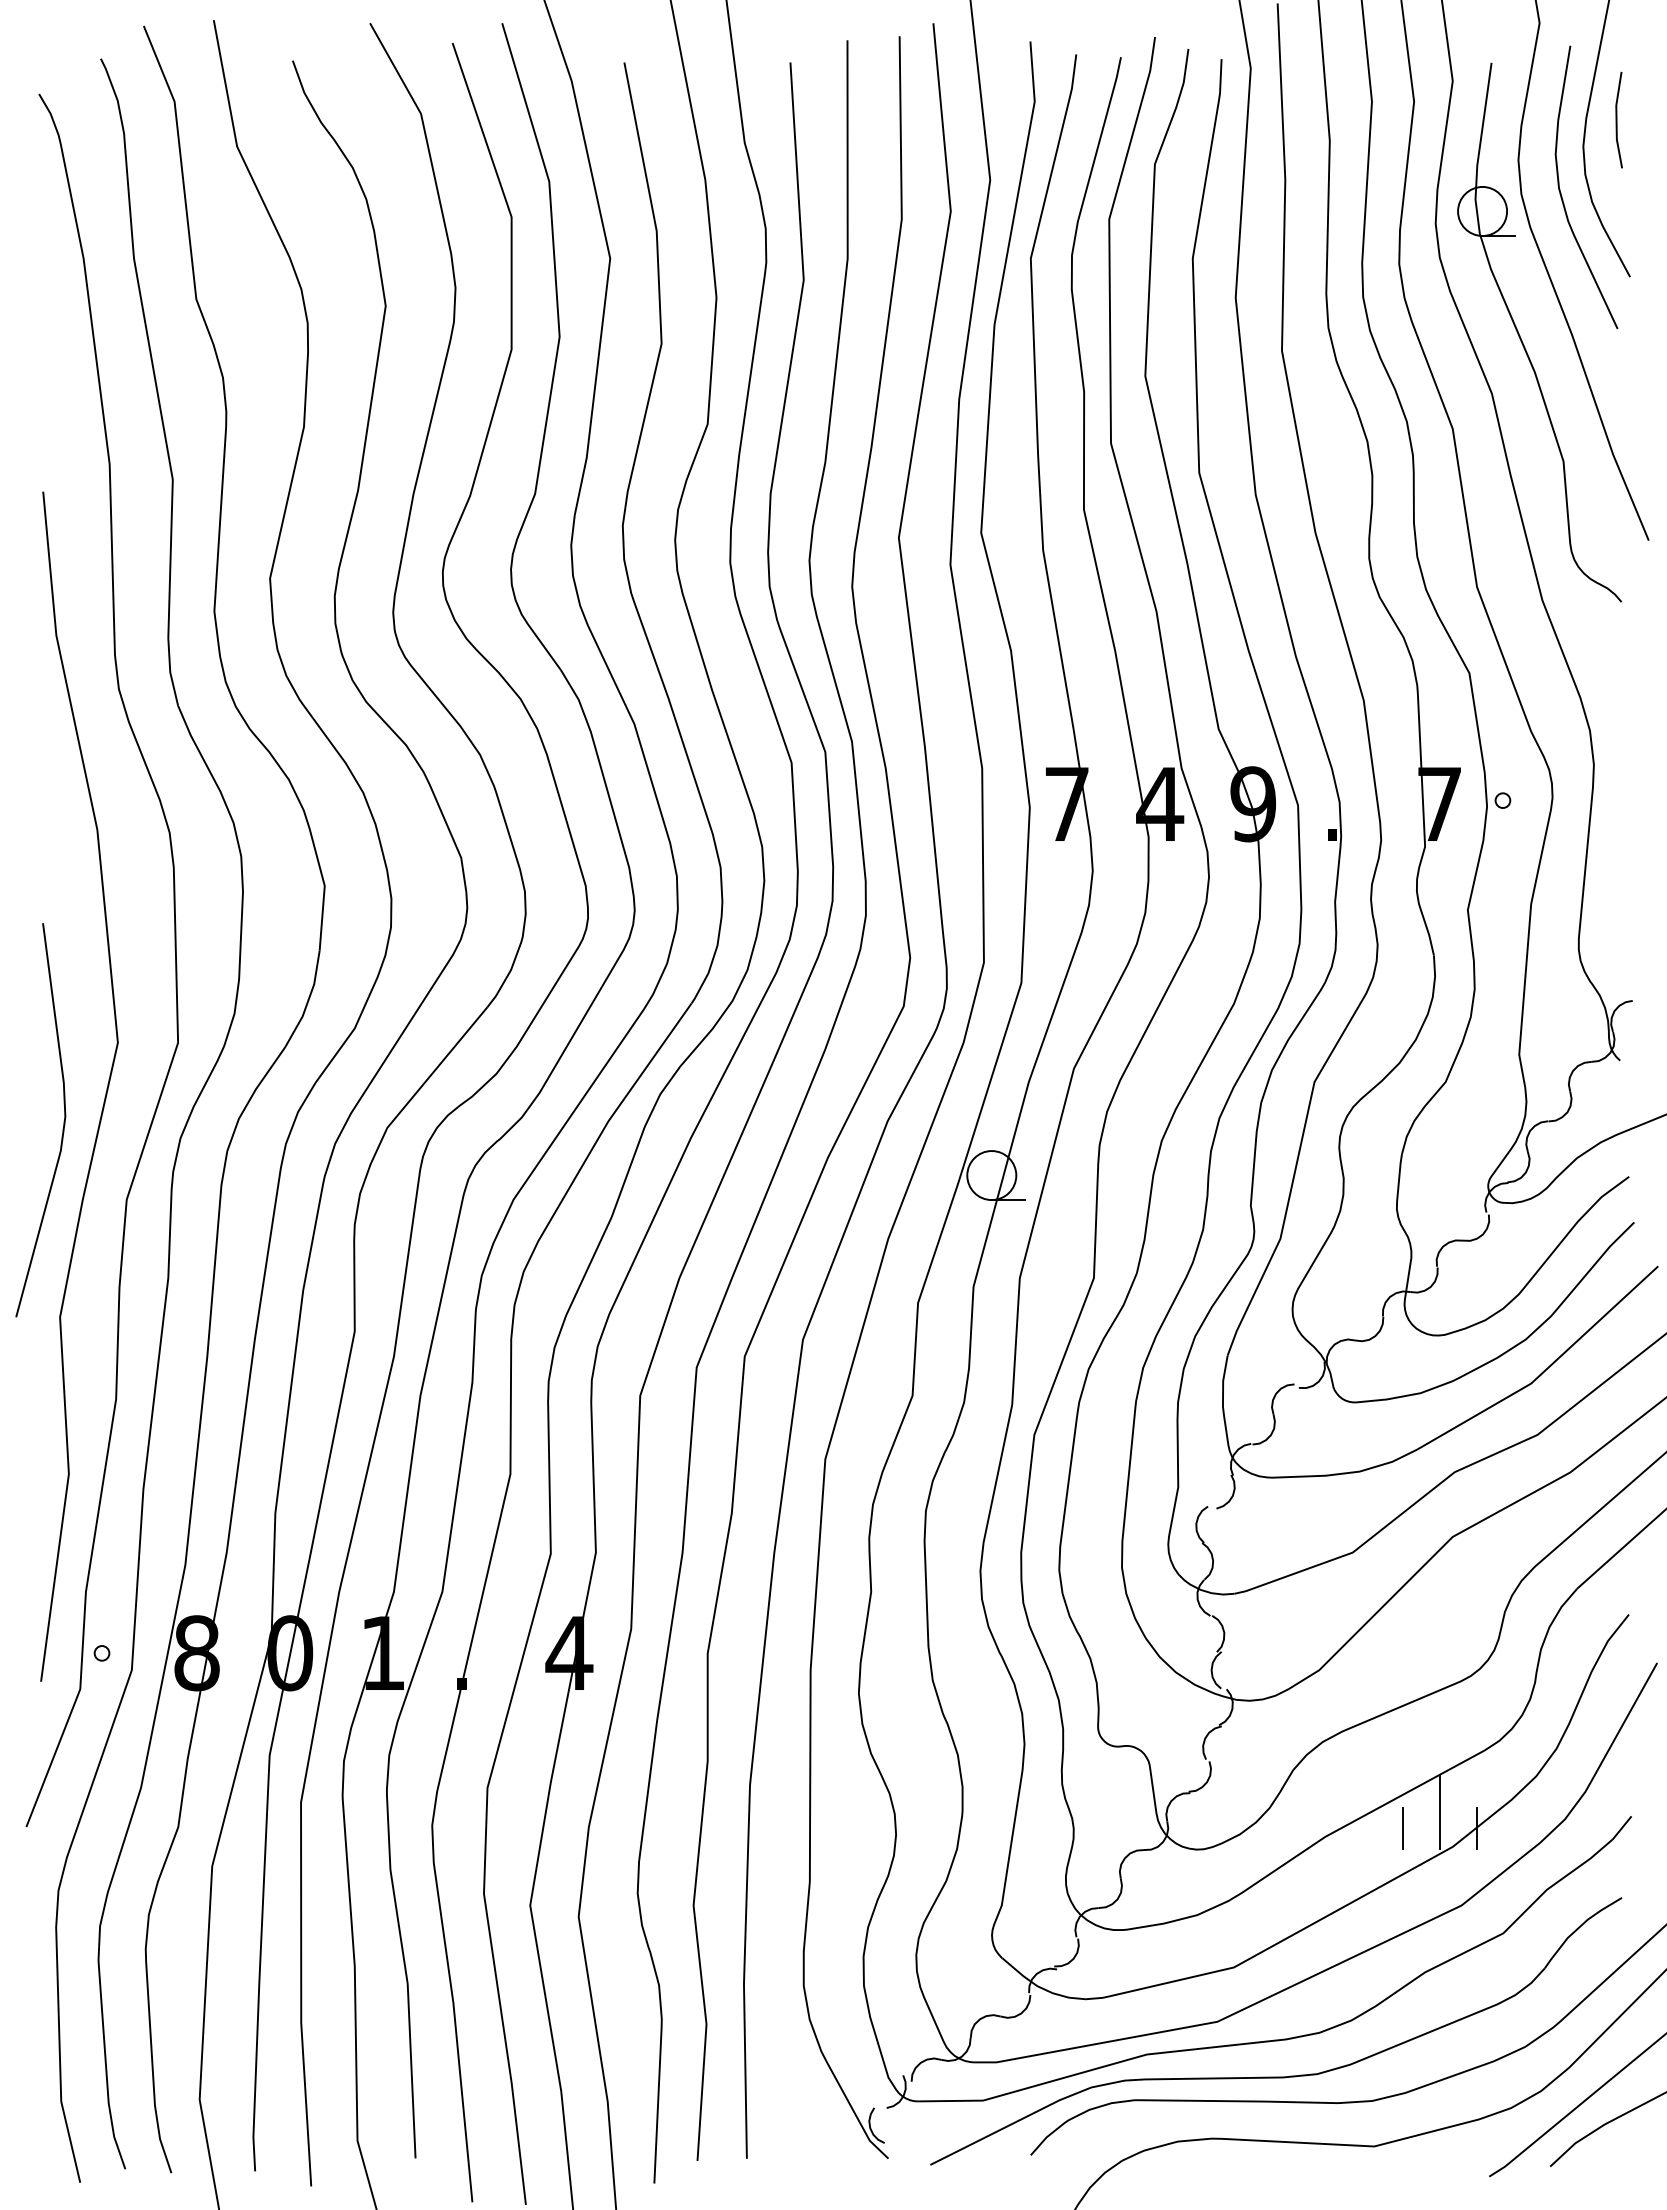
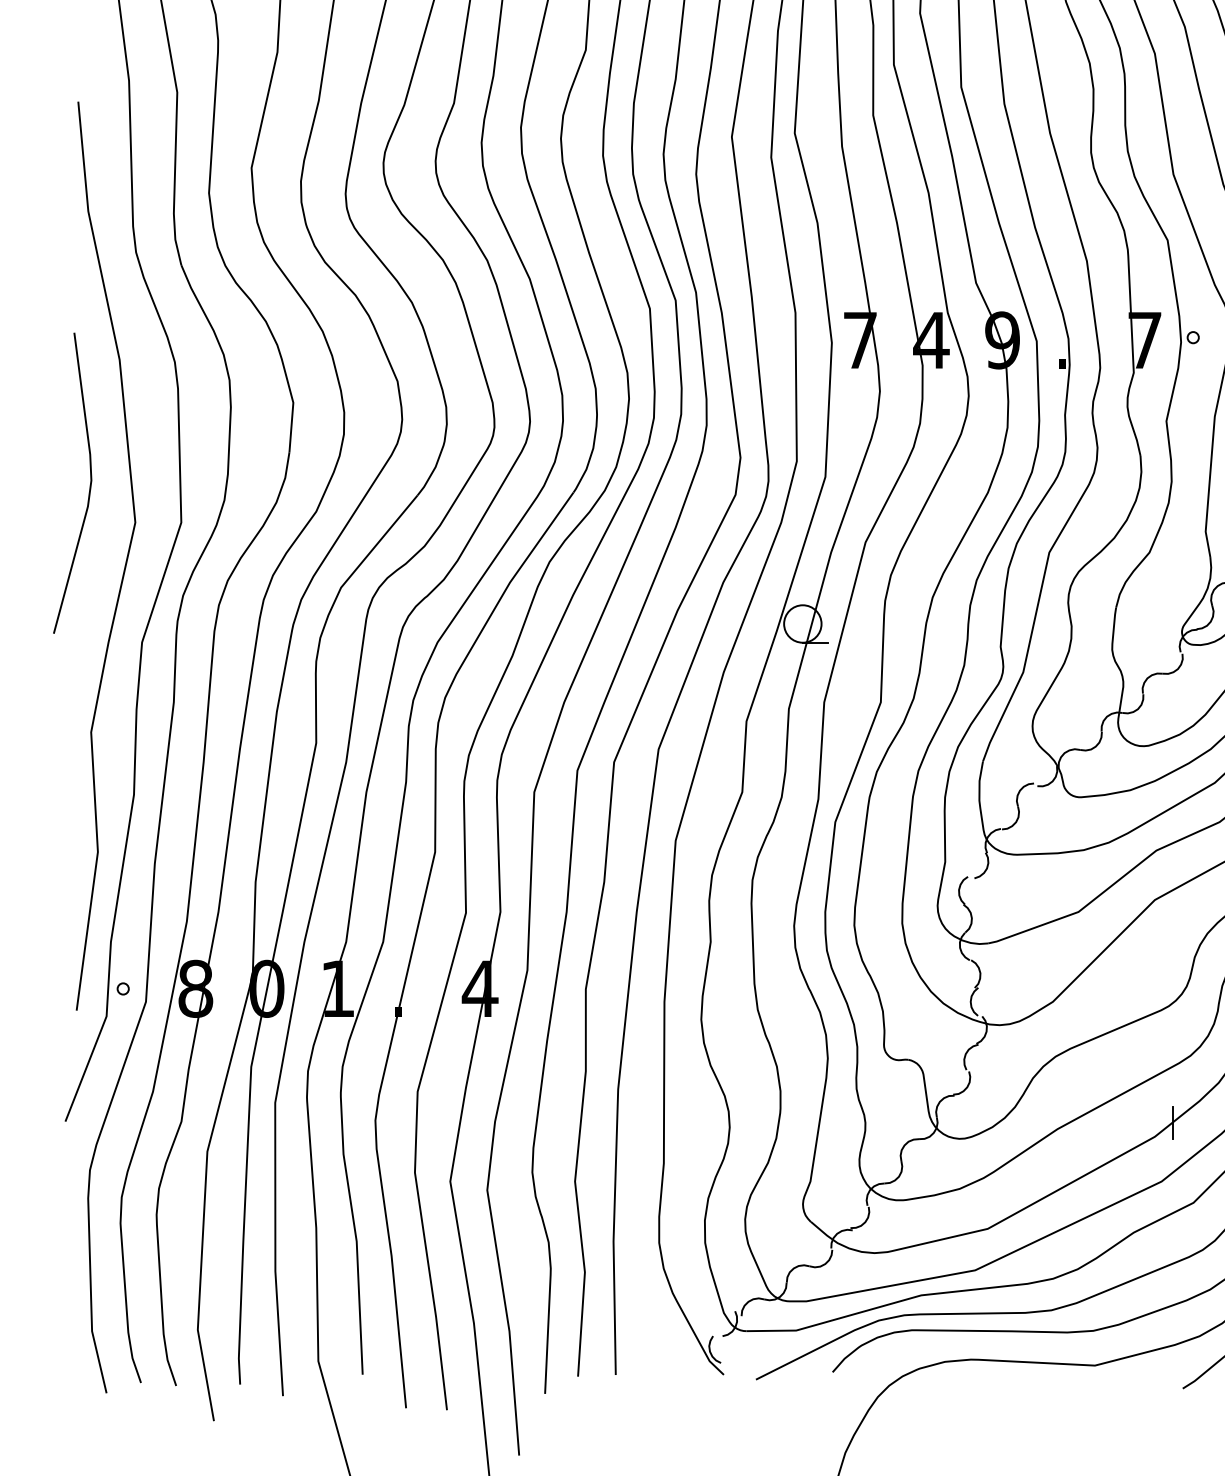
curve: (63, 1121) -> (89, 484), moved
line: (1439, 1812) -> (1144, 1110), removed
line: (1403, 1828) -> (1117, 1122), removed

